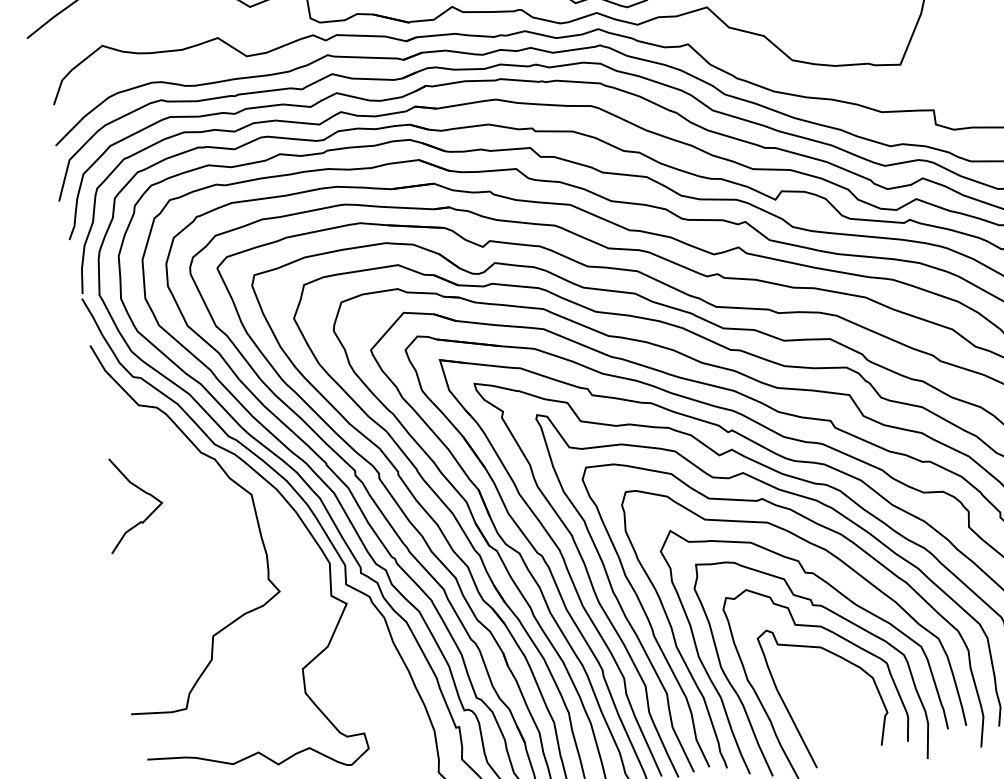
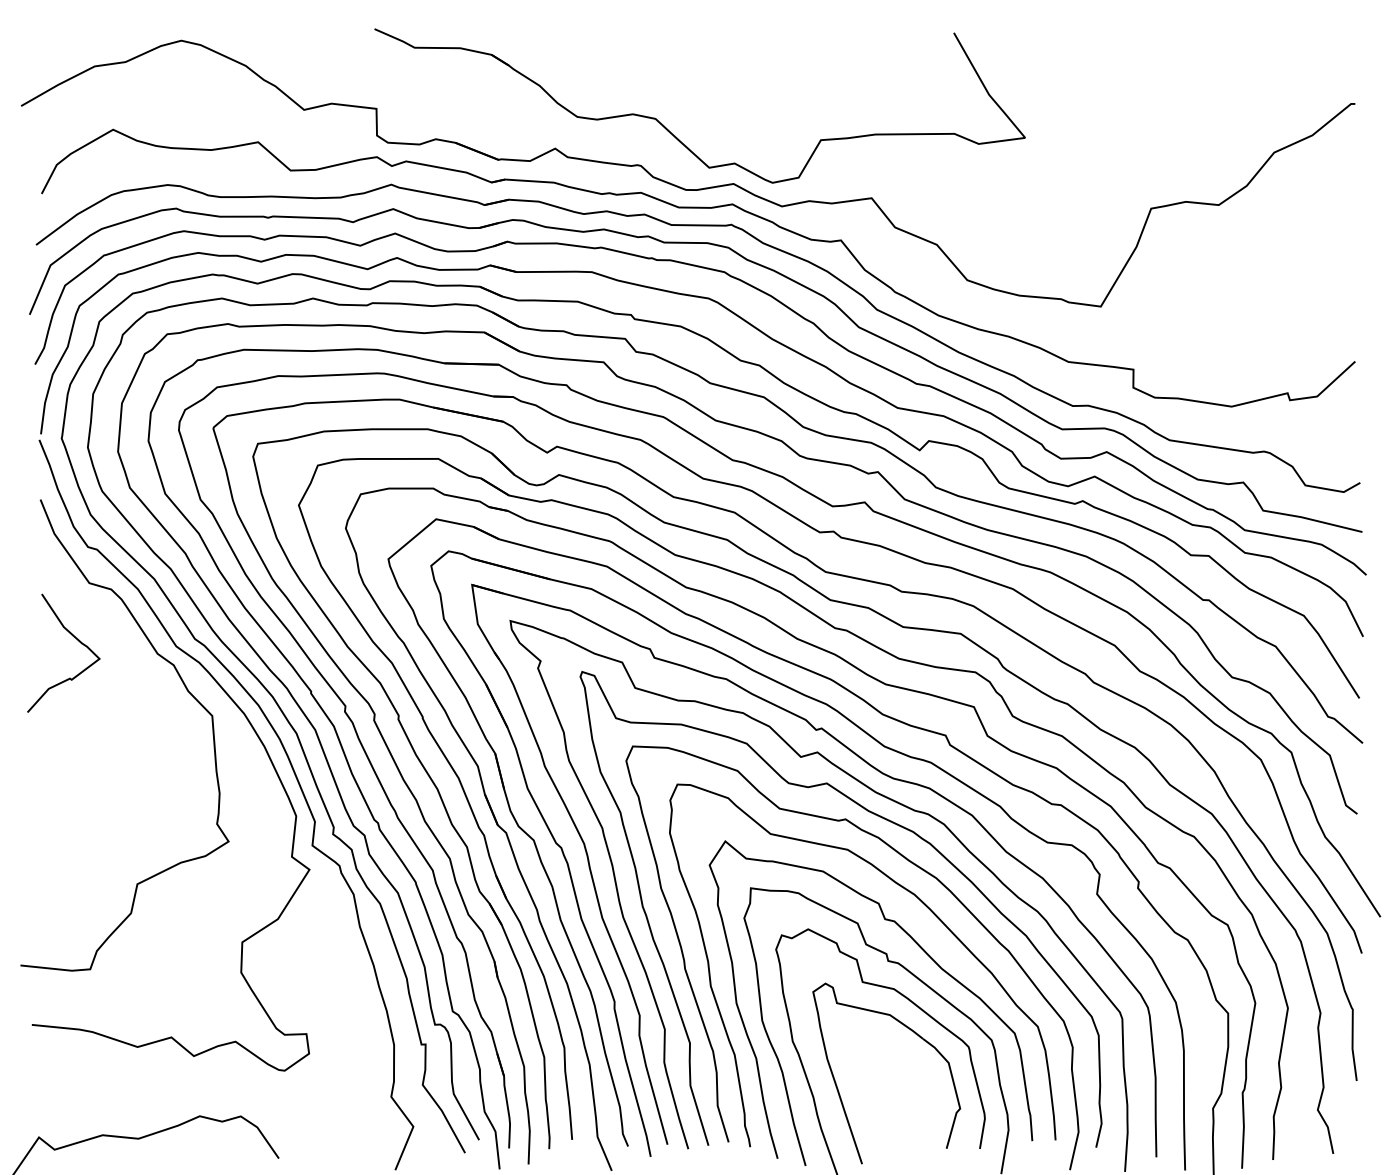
curve: (138, 489) -> (73, 637), moved

